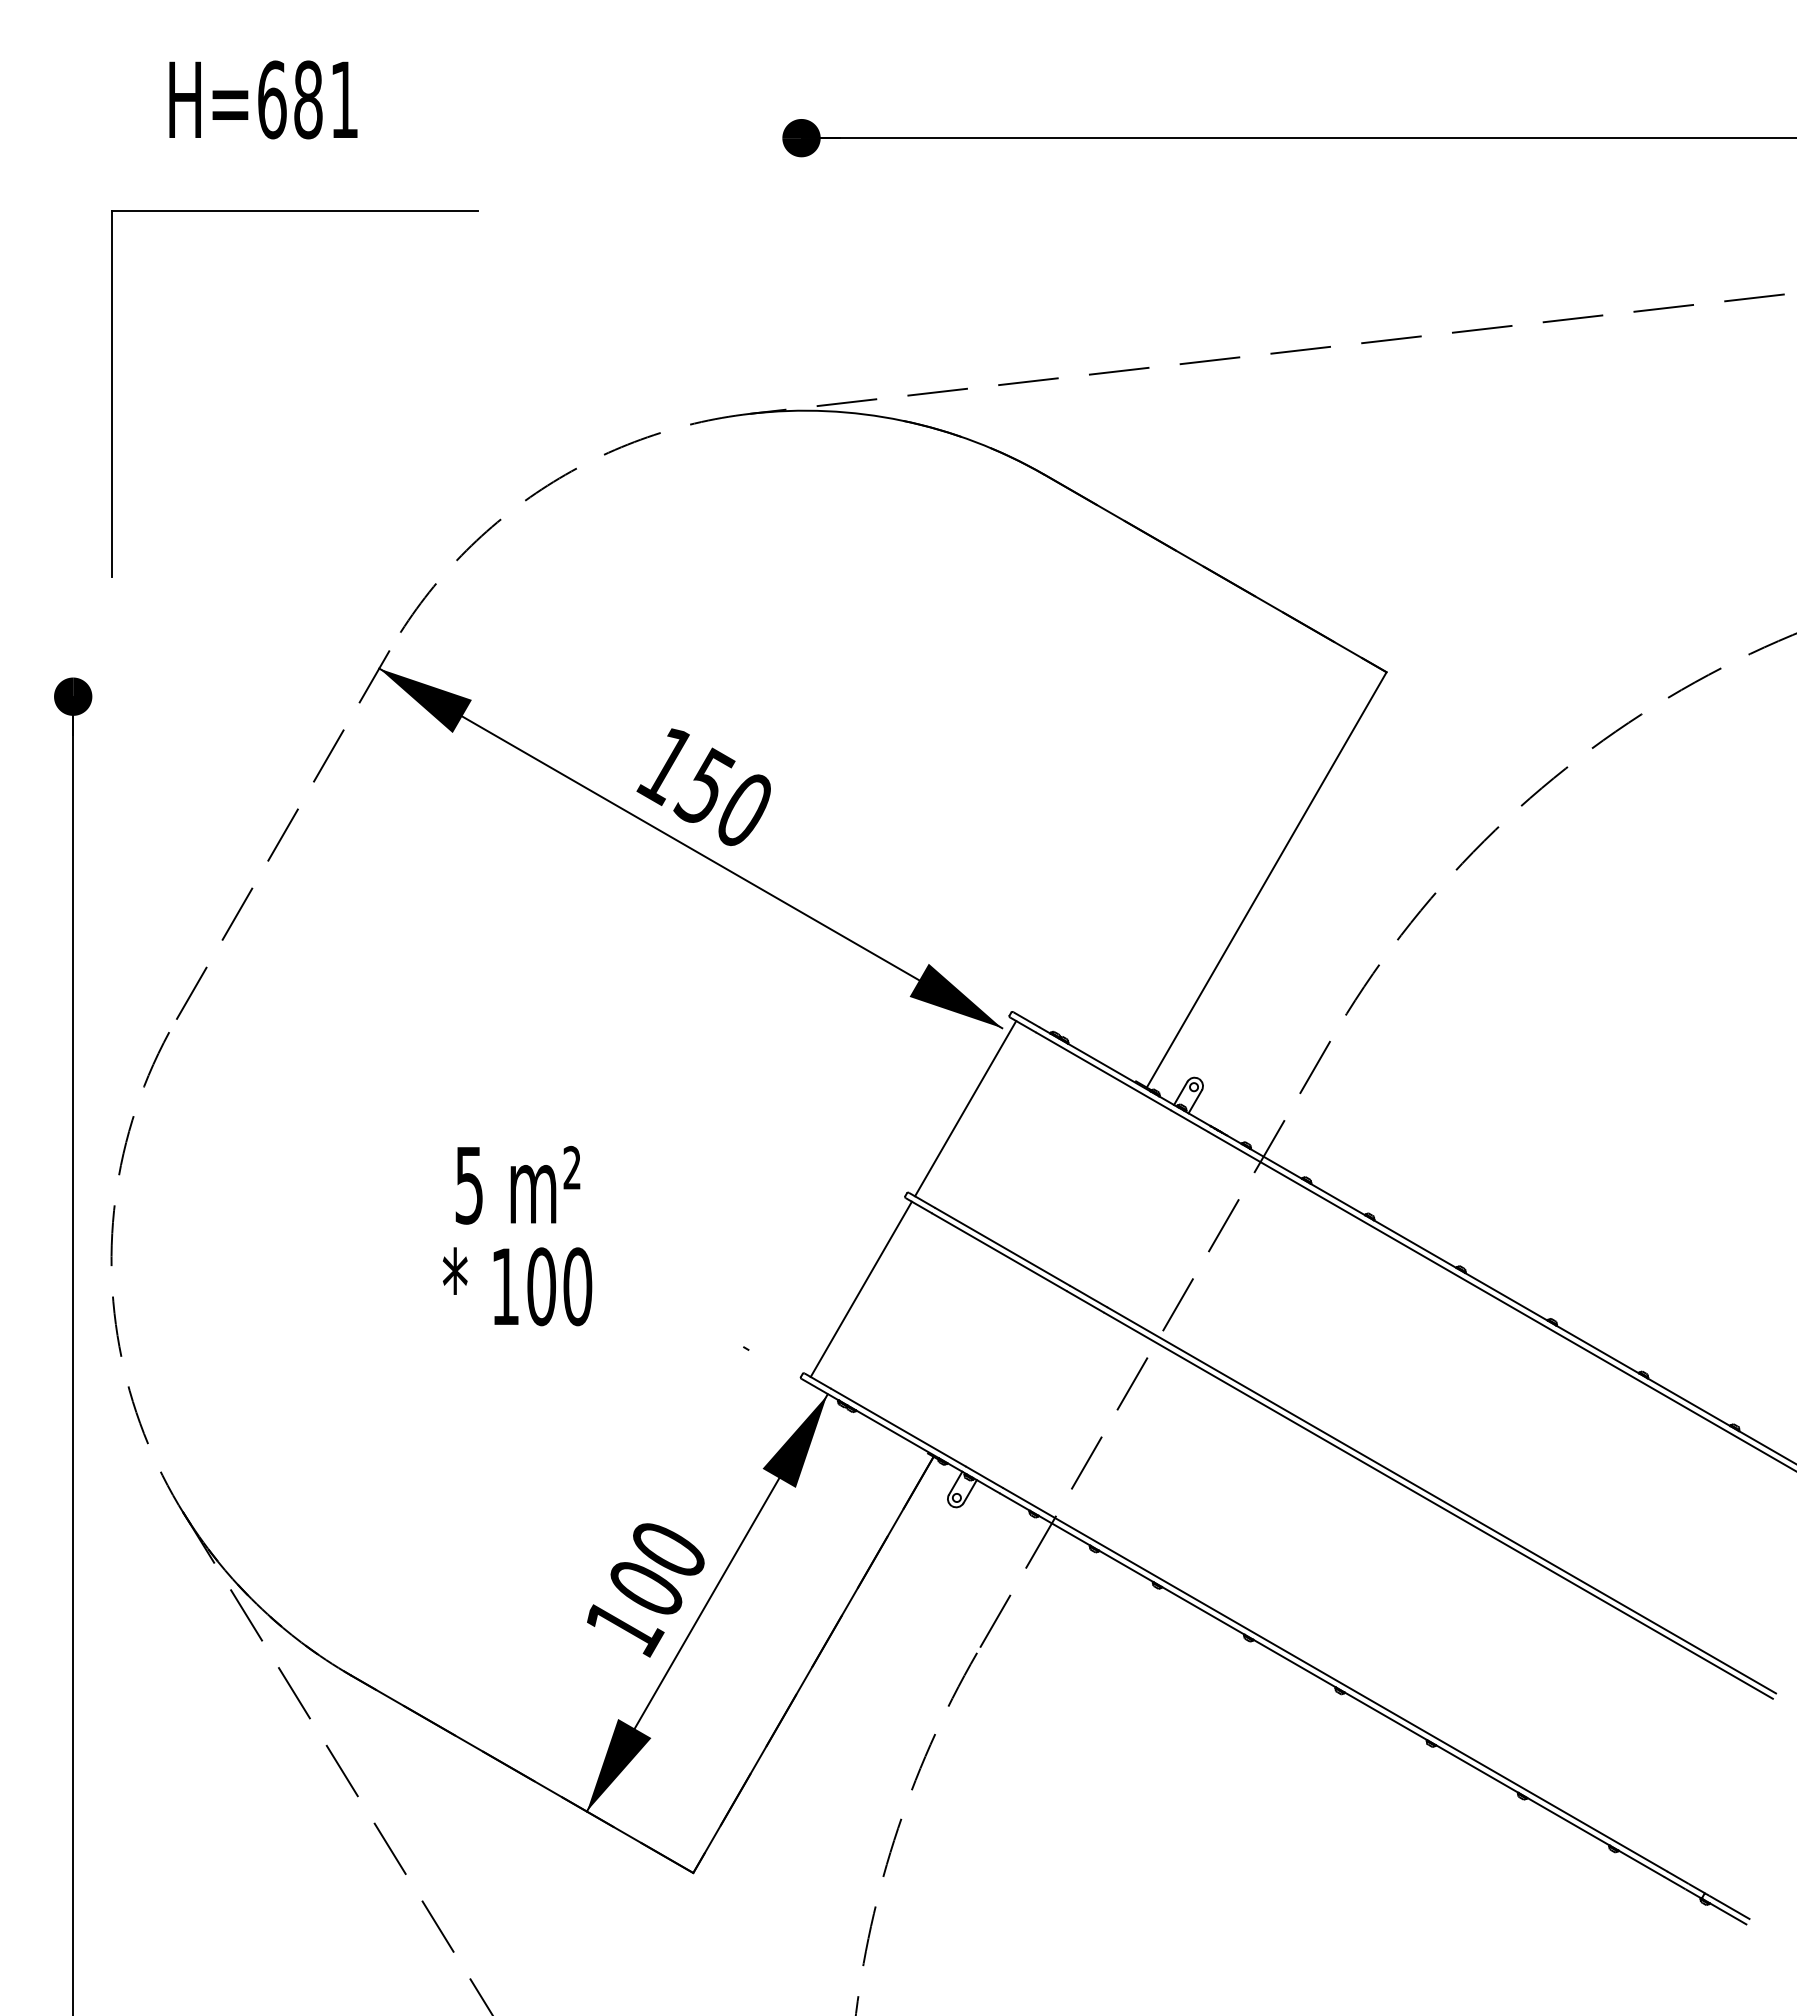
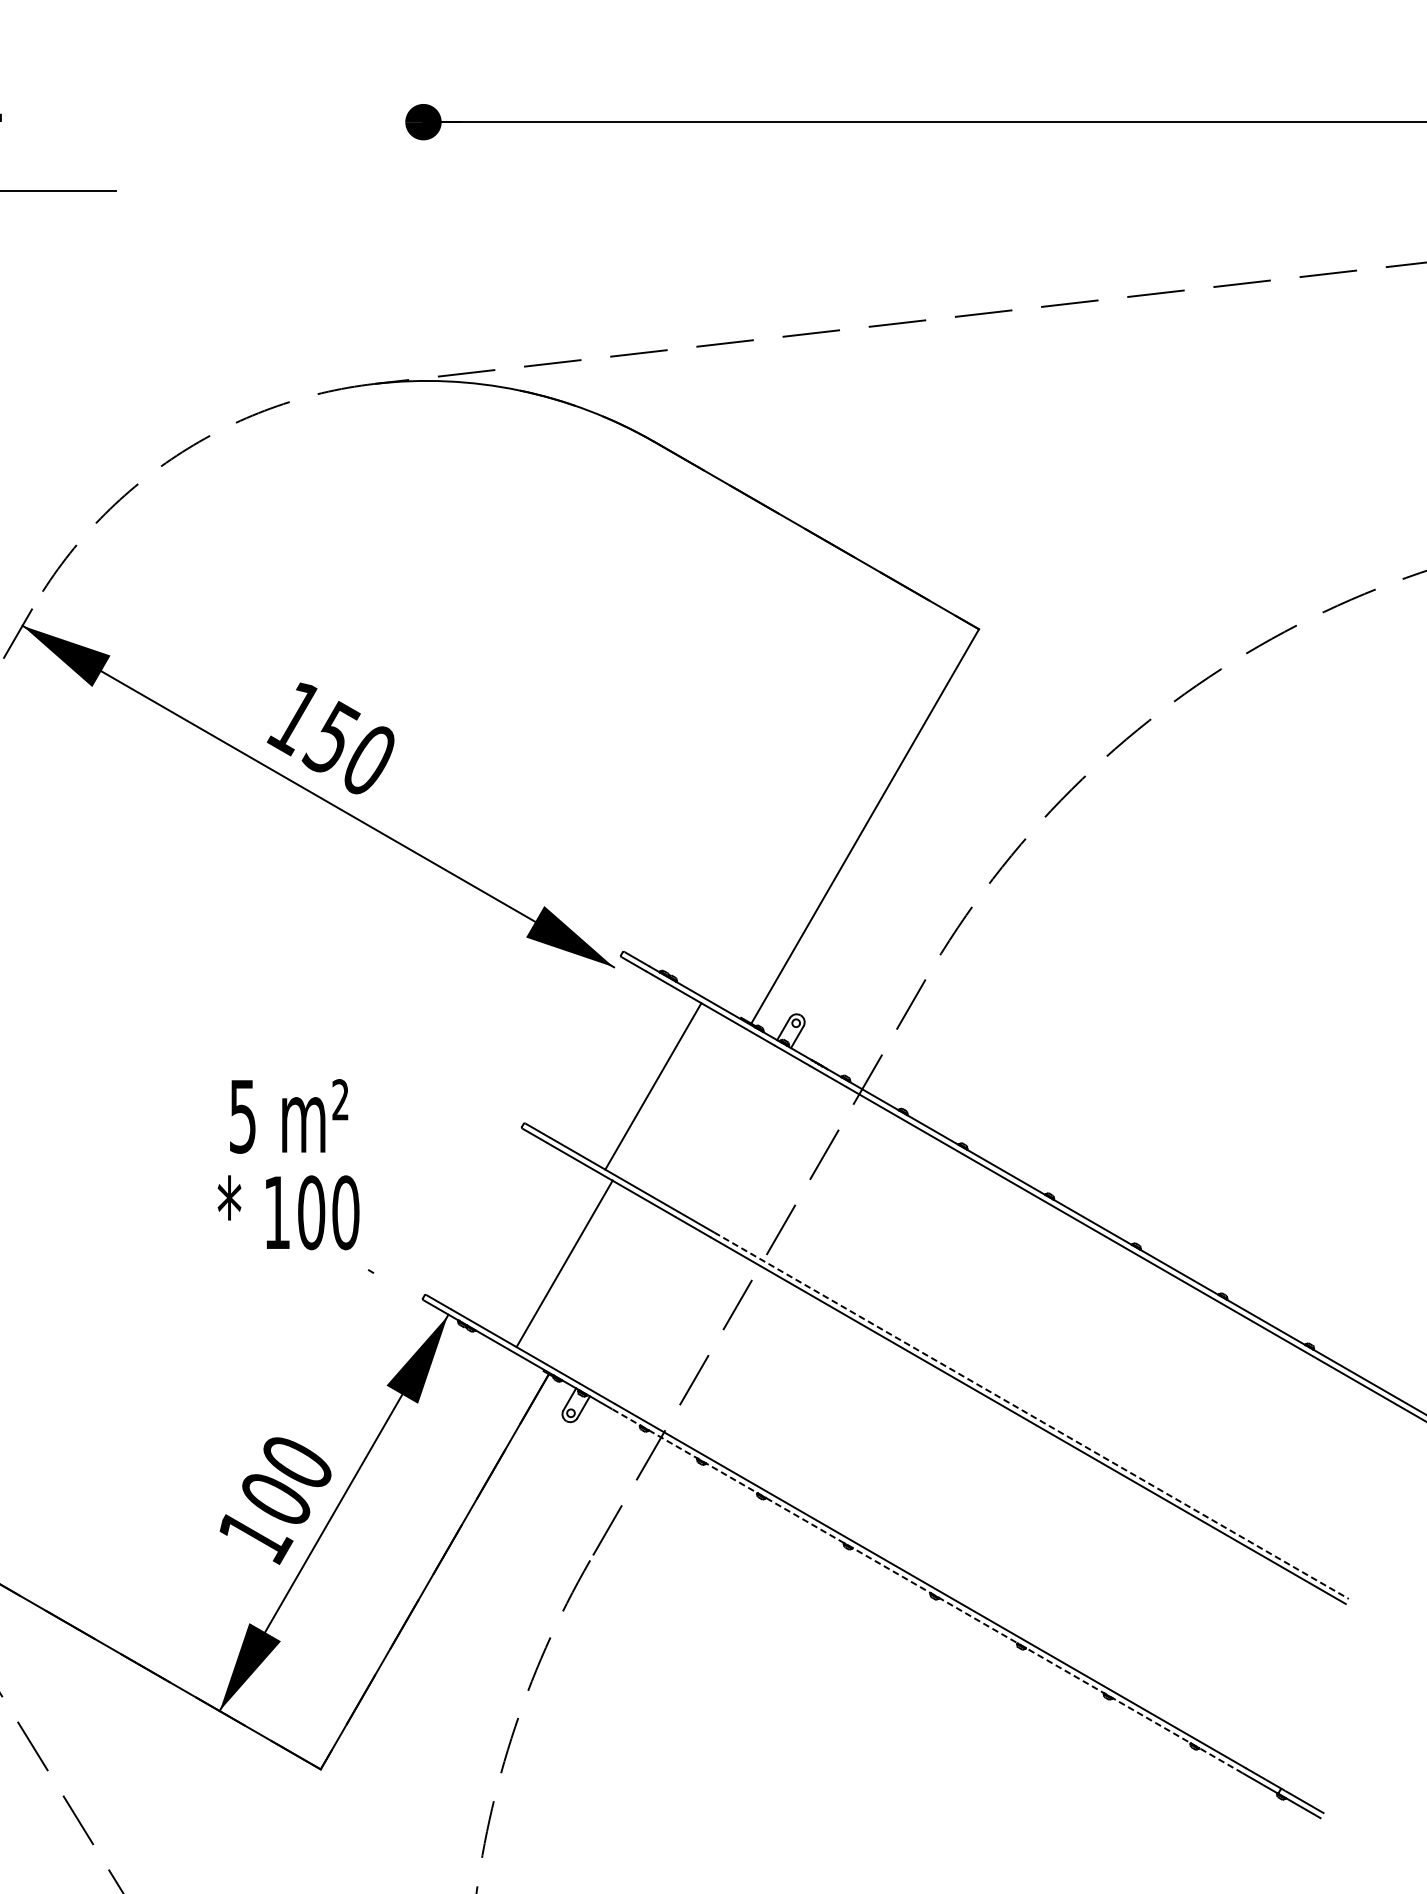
line: (965, 1108) -> (653, 1086), moved
text: (517, 1236) -> (288, 1165), moved
line: (860, 1288) -> (563, 1262), moved
line: (1441, 1500) -> (1031, 1415), solid -> dashed
line: (1331, 1684) -> (926, 1590), solid -> dashed

